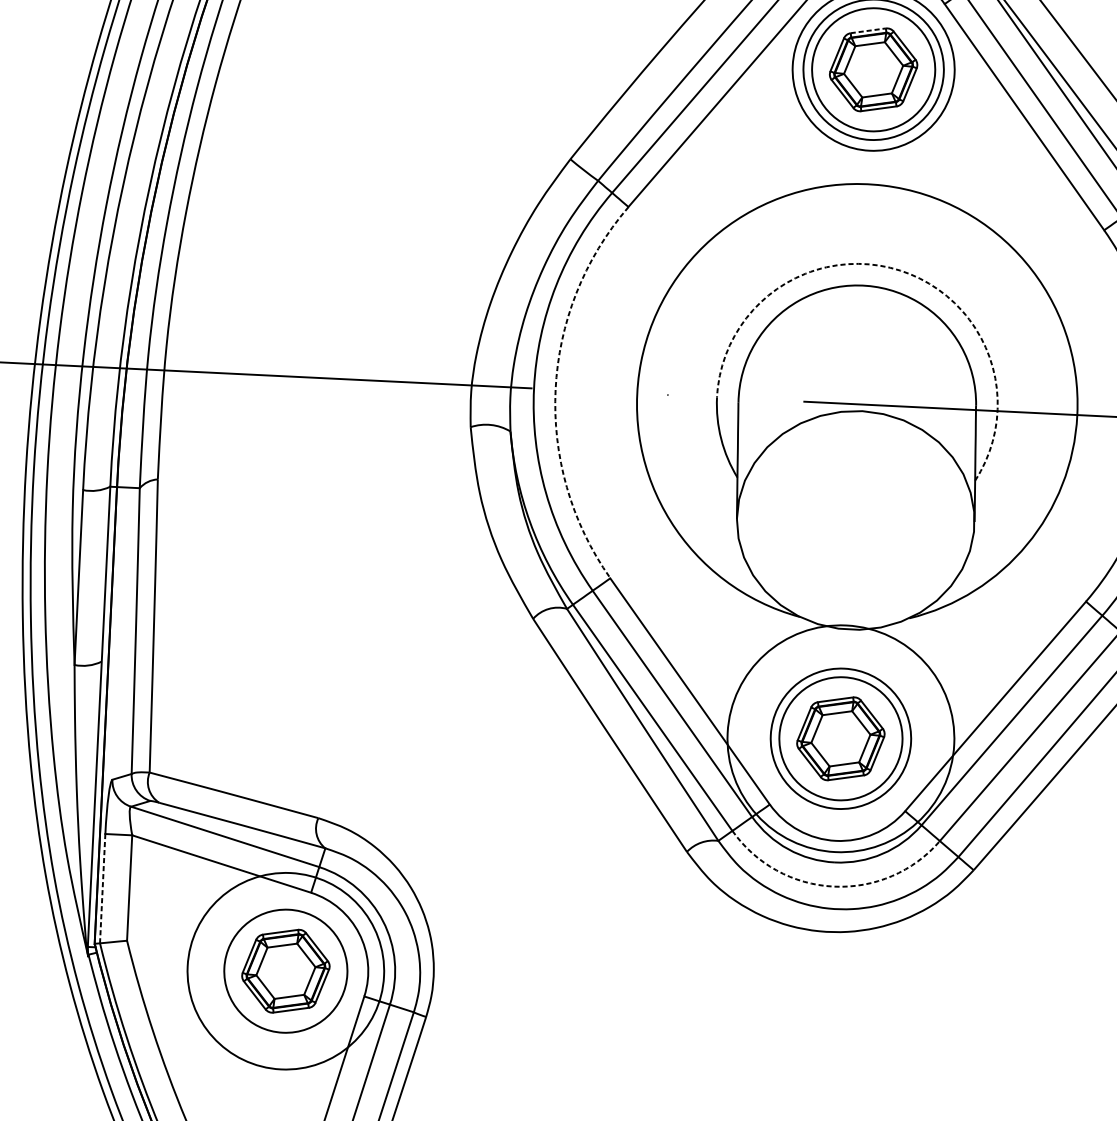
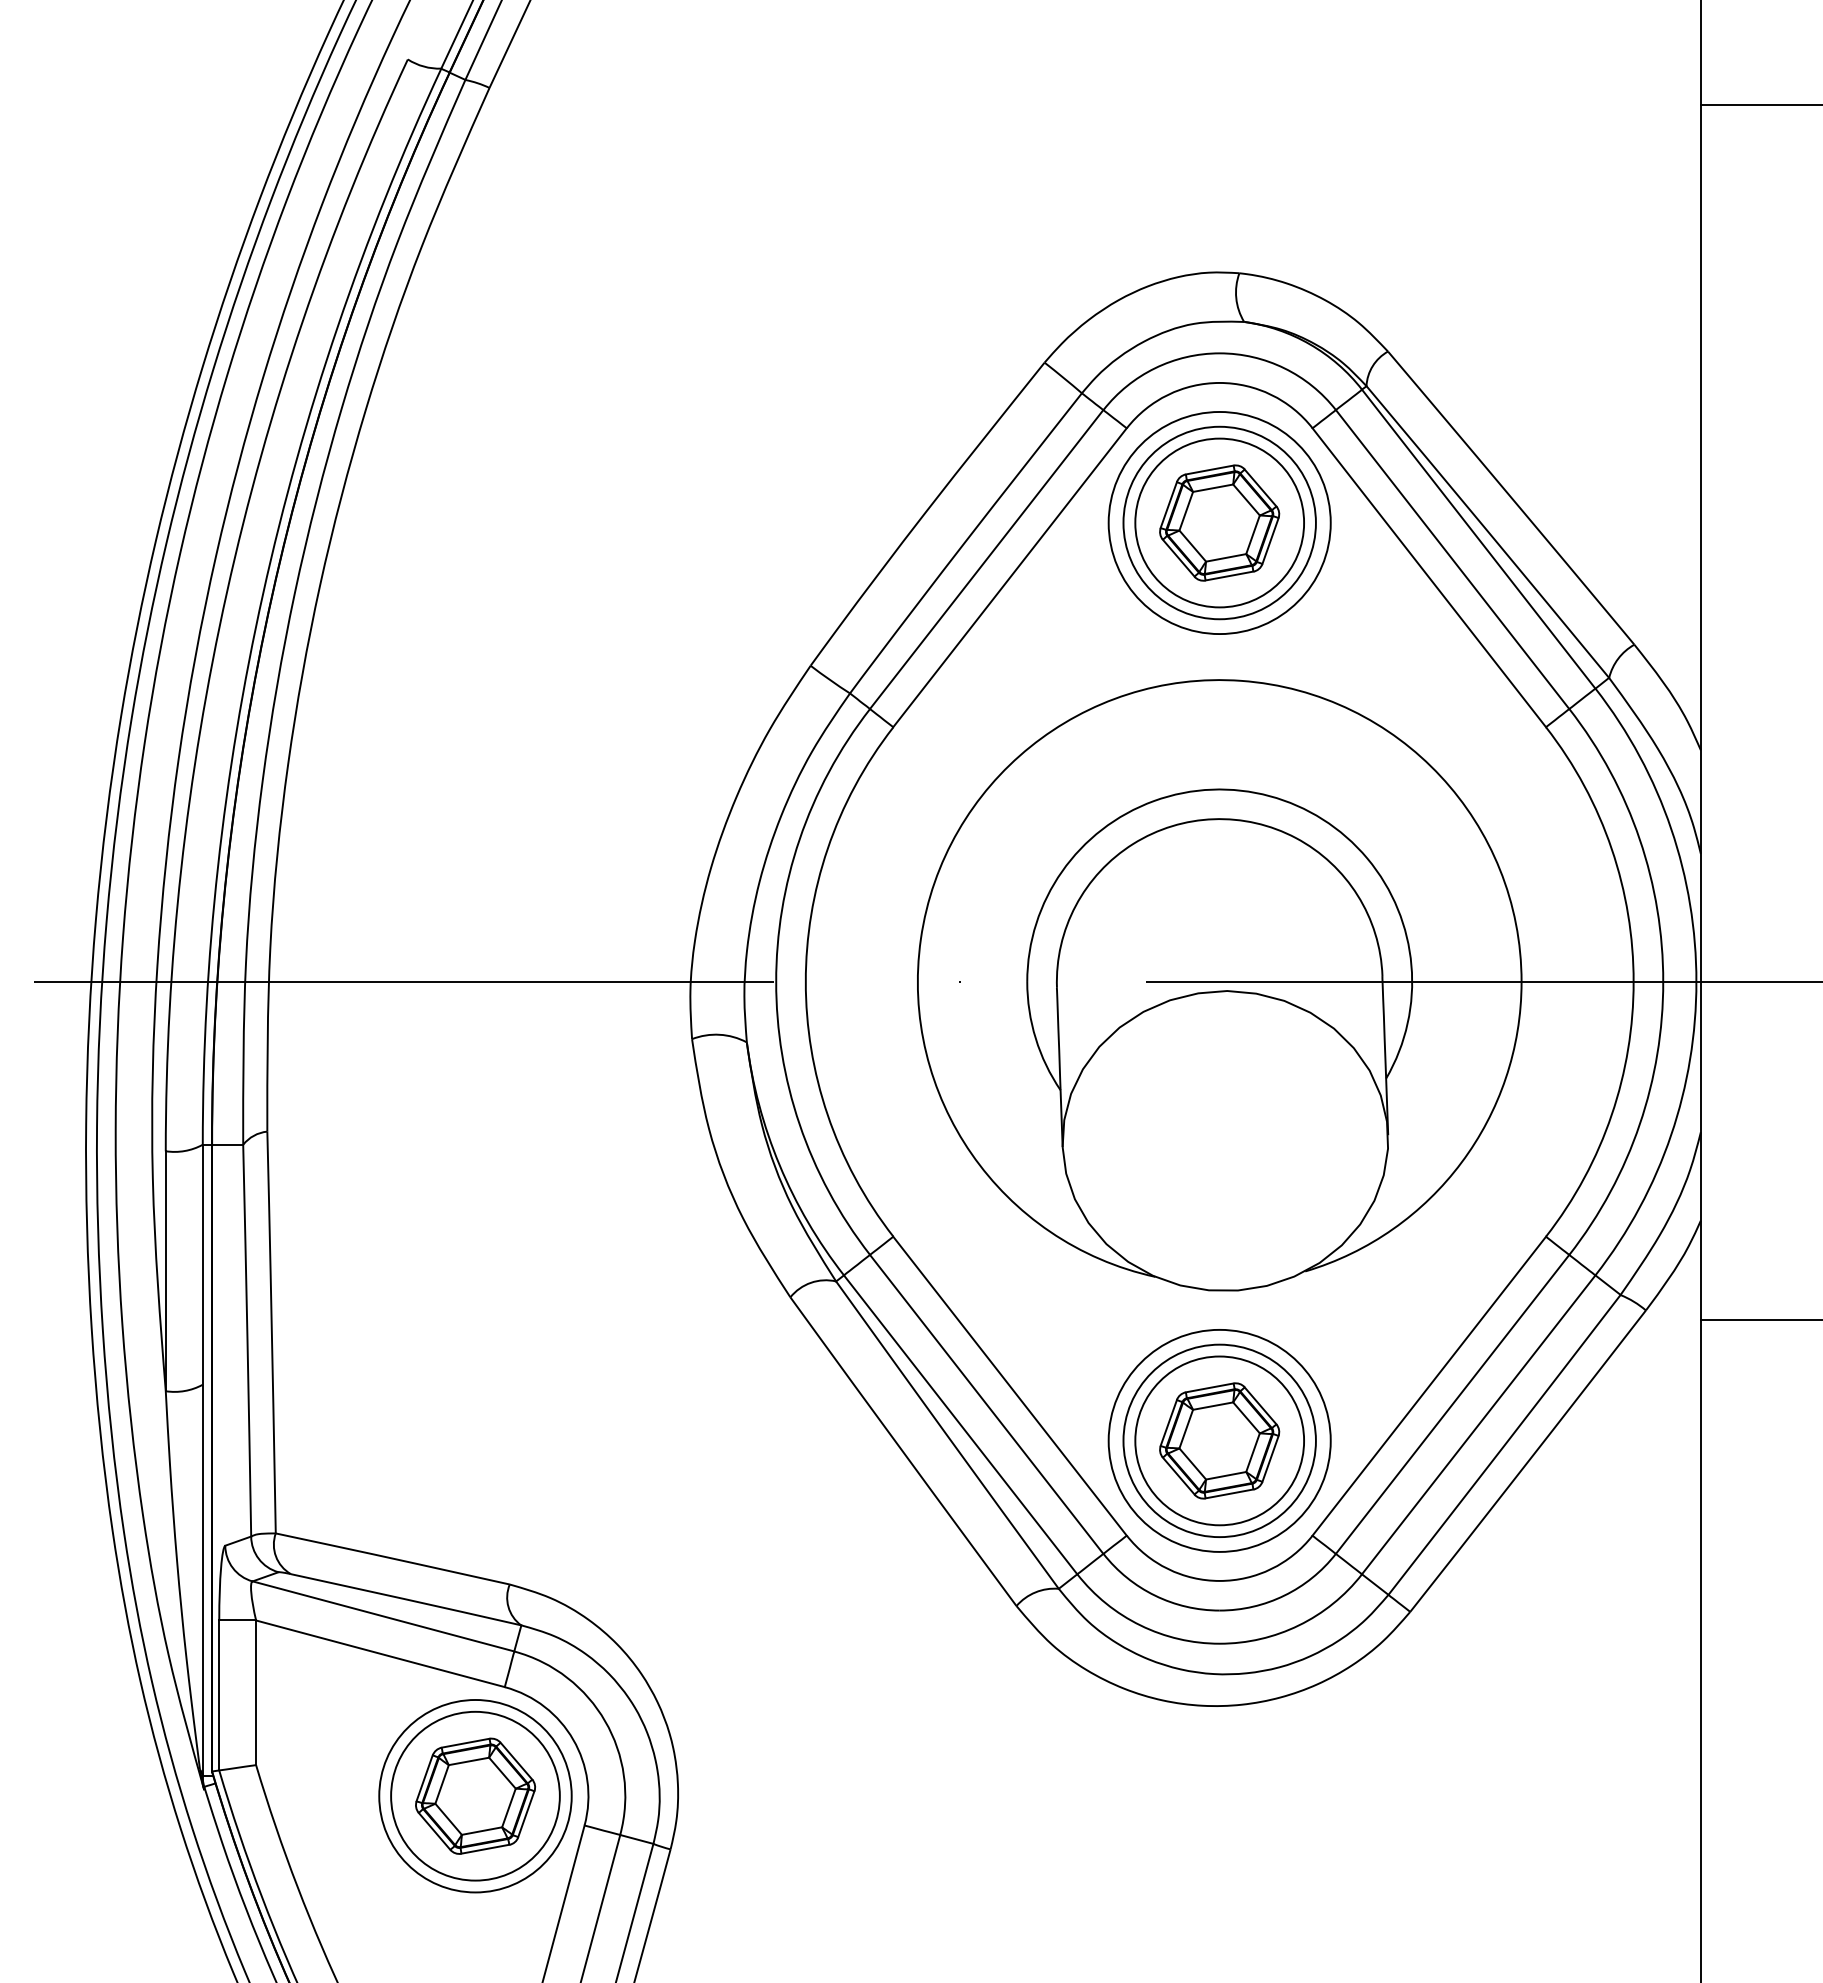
line: (868, 30) -> (1210, 469), dashed -> solid
arc: (900, 270) -> (1269, 796), dashed -> solid
arc: (555, 389) -> (805, 981), dashed -> solid
circle: (840, 738) -> (1219, 1440), size x0.71
arc: (833, 886) -> (1219, 1643), dashed -> solid
line: (102, 888) -> (219, 1695), dashed -> solid
circle: (285, 970) -> (475, 1795), size x0.71

